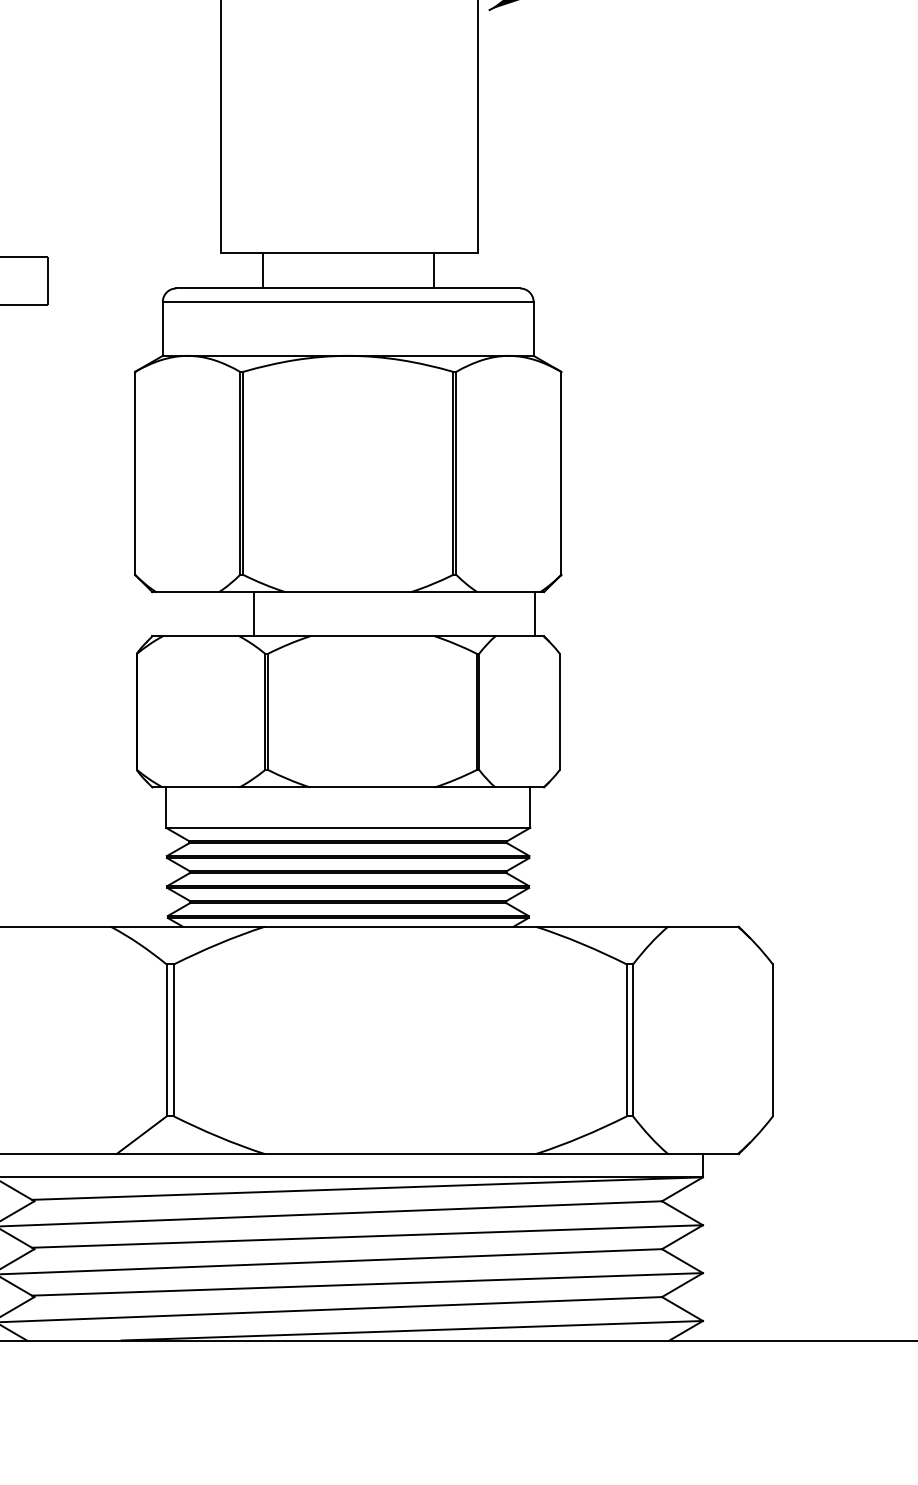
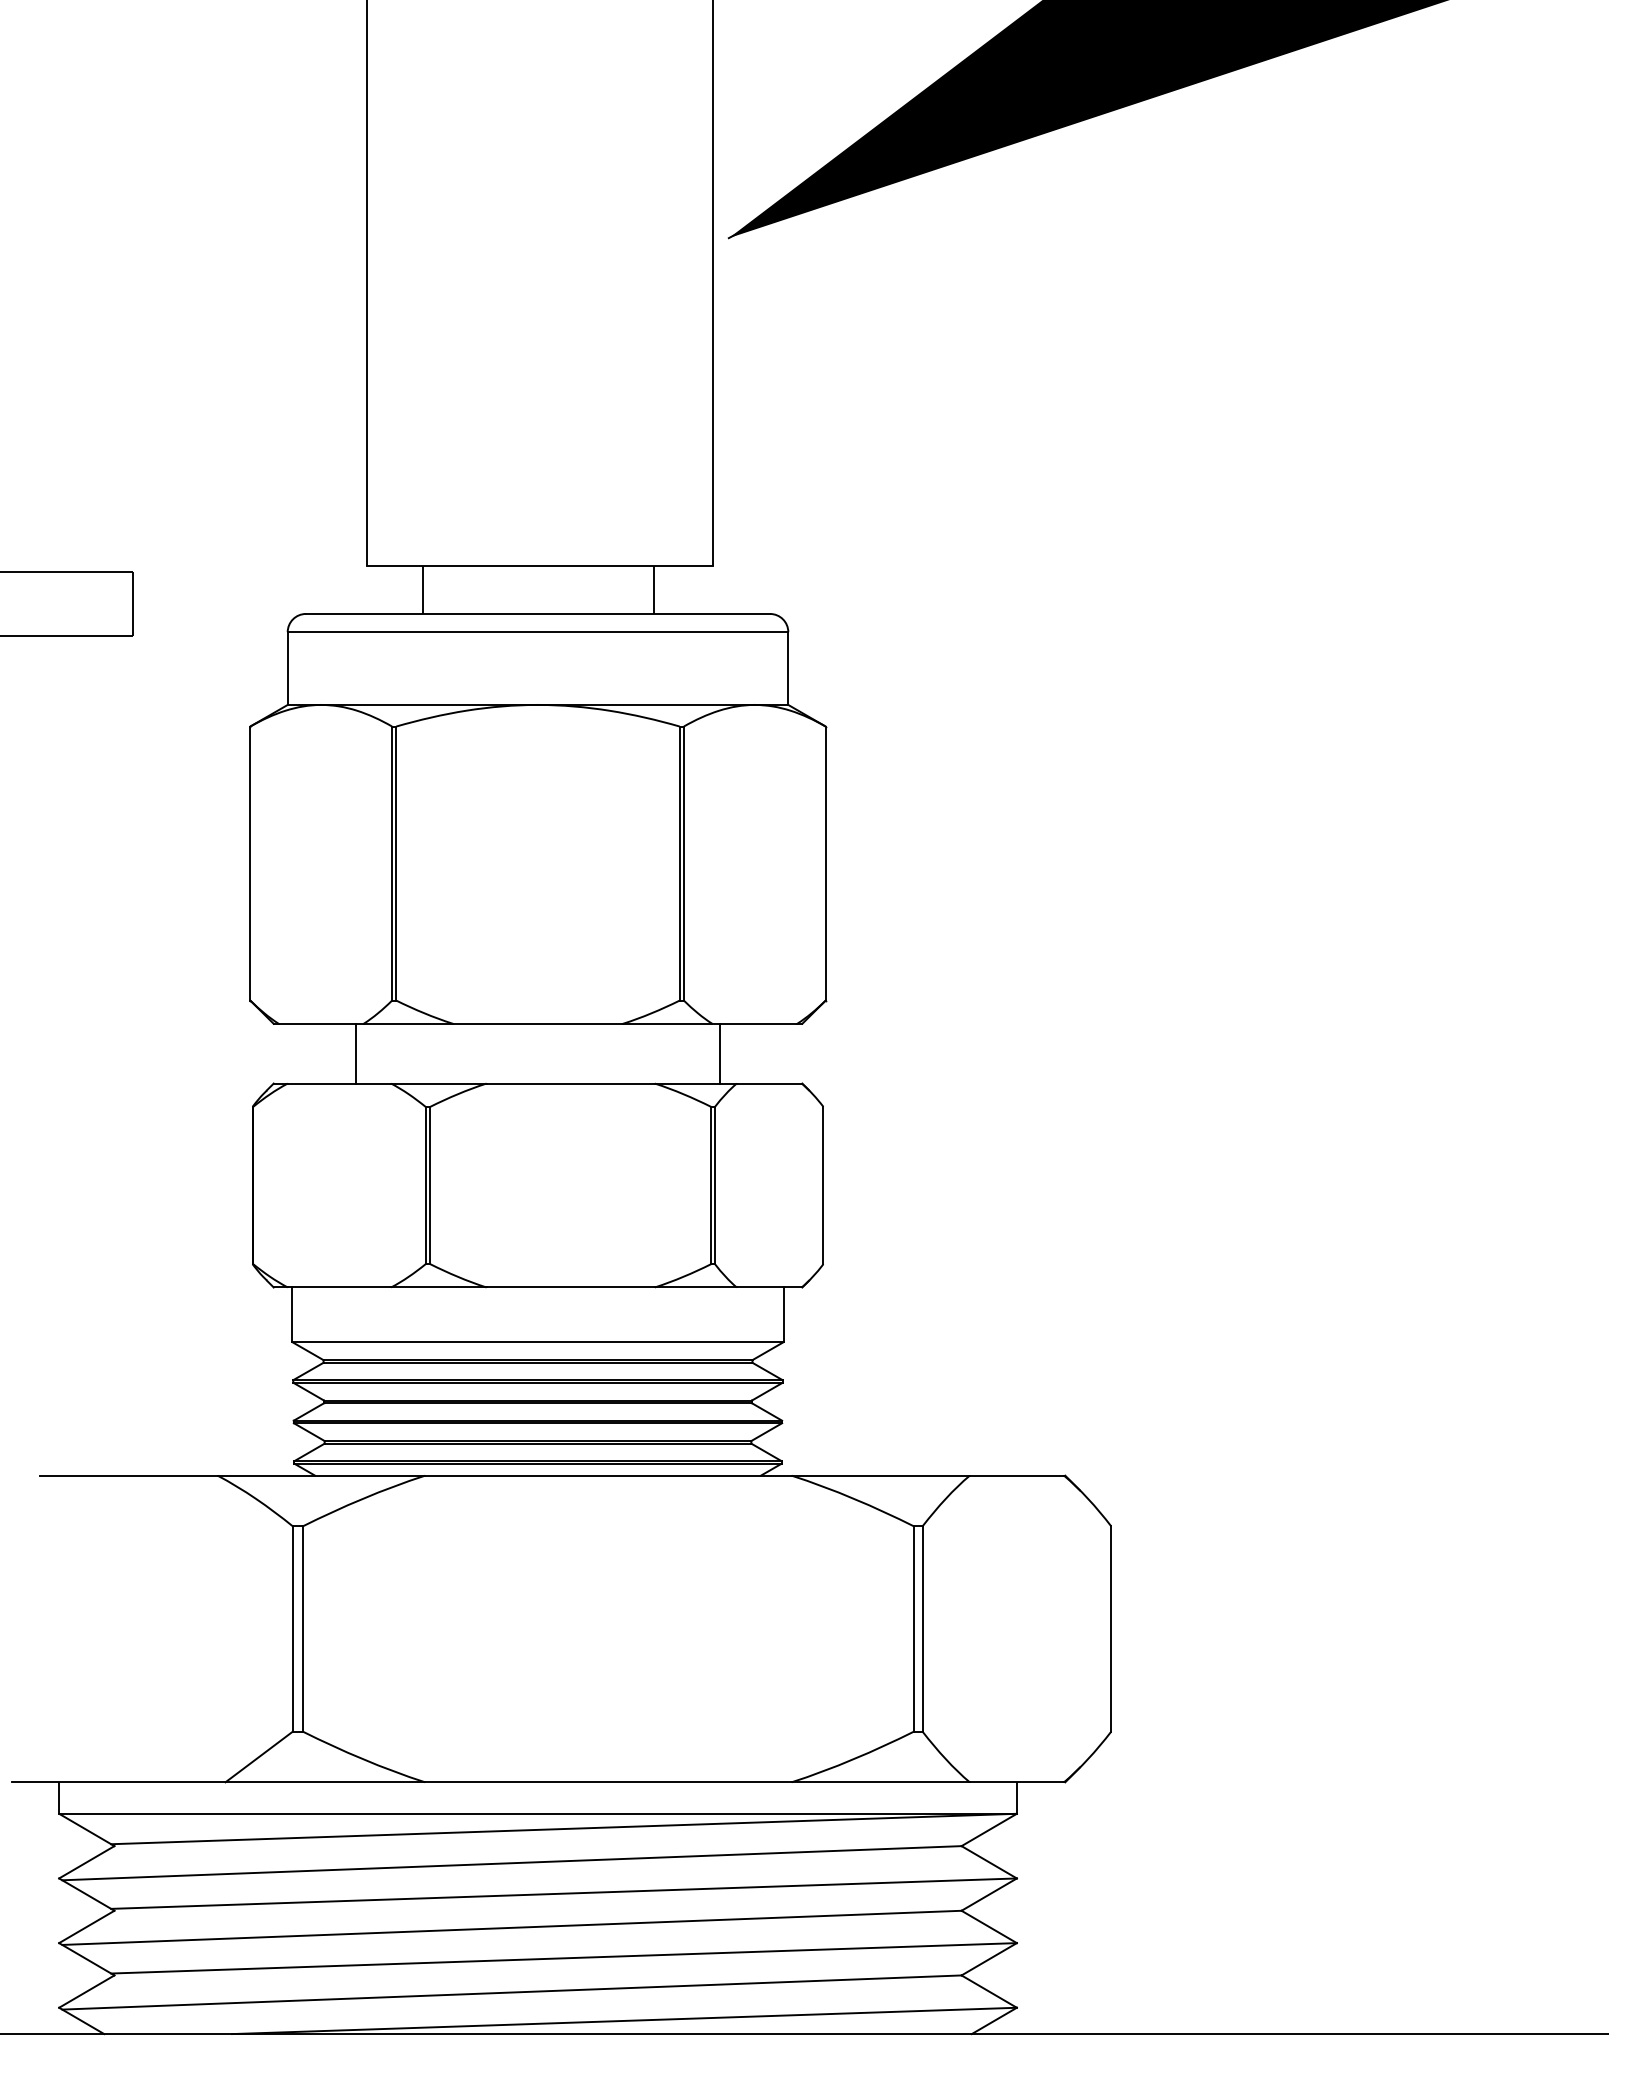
line: (253, 614) -> (355, 1053), moved
line: (535, 614) -> (720, 1053), moved

